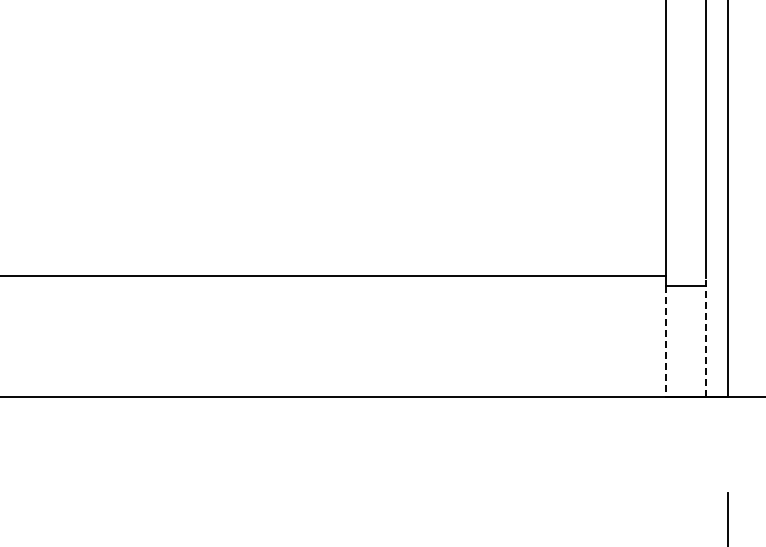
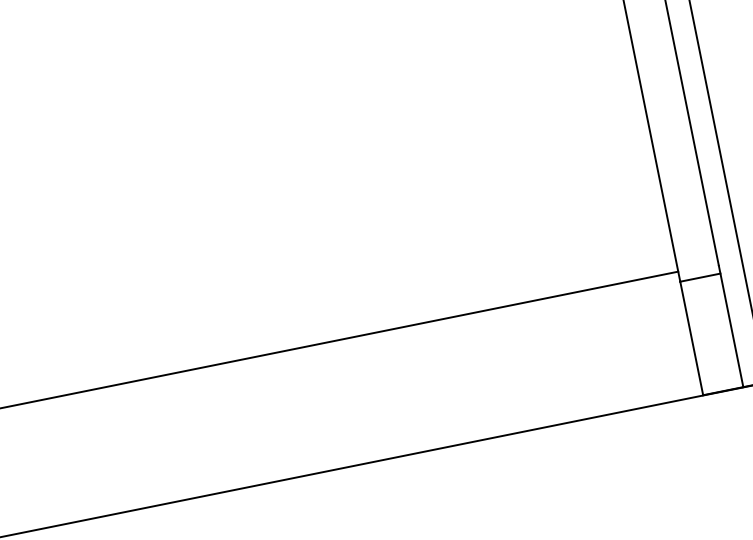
line: (705, 337) -> (730, 326), dashed -> solid
line: (666, 341) -> (691, 338), dashed -> solid

